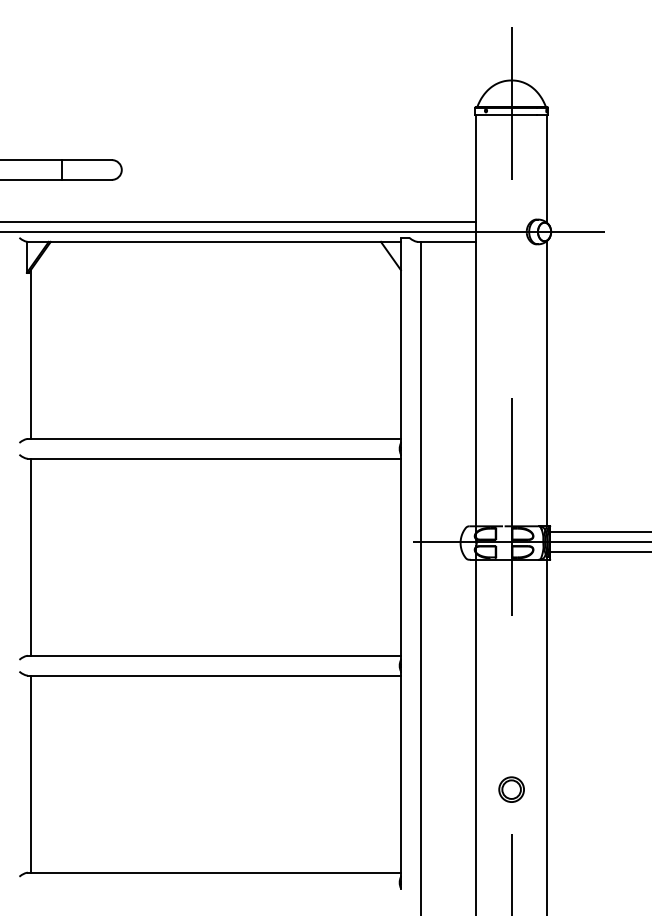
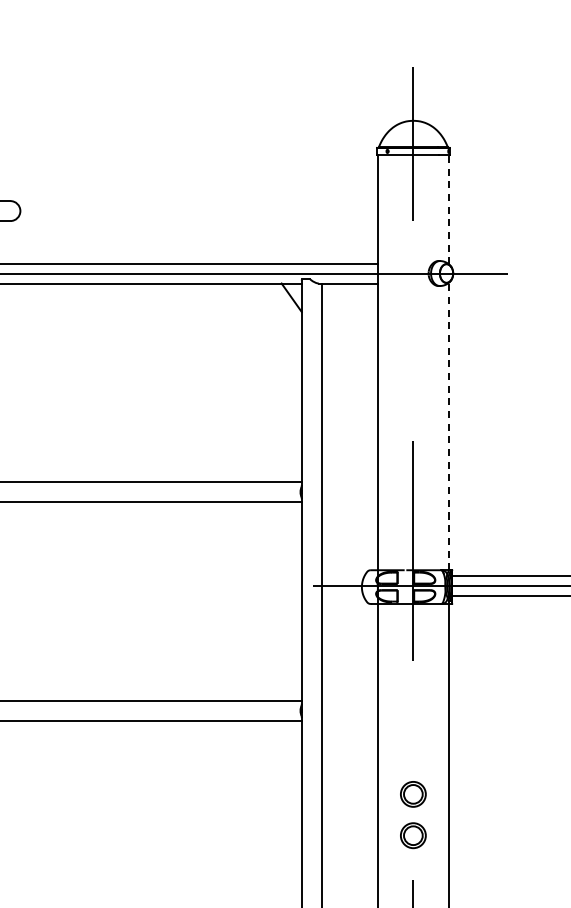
line: (546, 168) -> (448, 209), solid -> dashed
line: (546, 383) -> (448, 426), solid -> dashed
part: (511, 748) -> (413, 794), added

